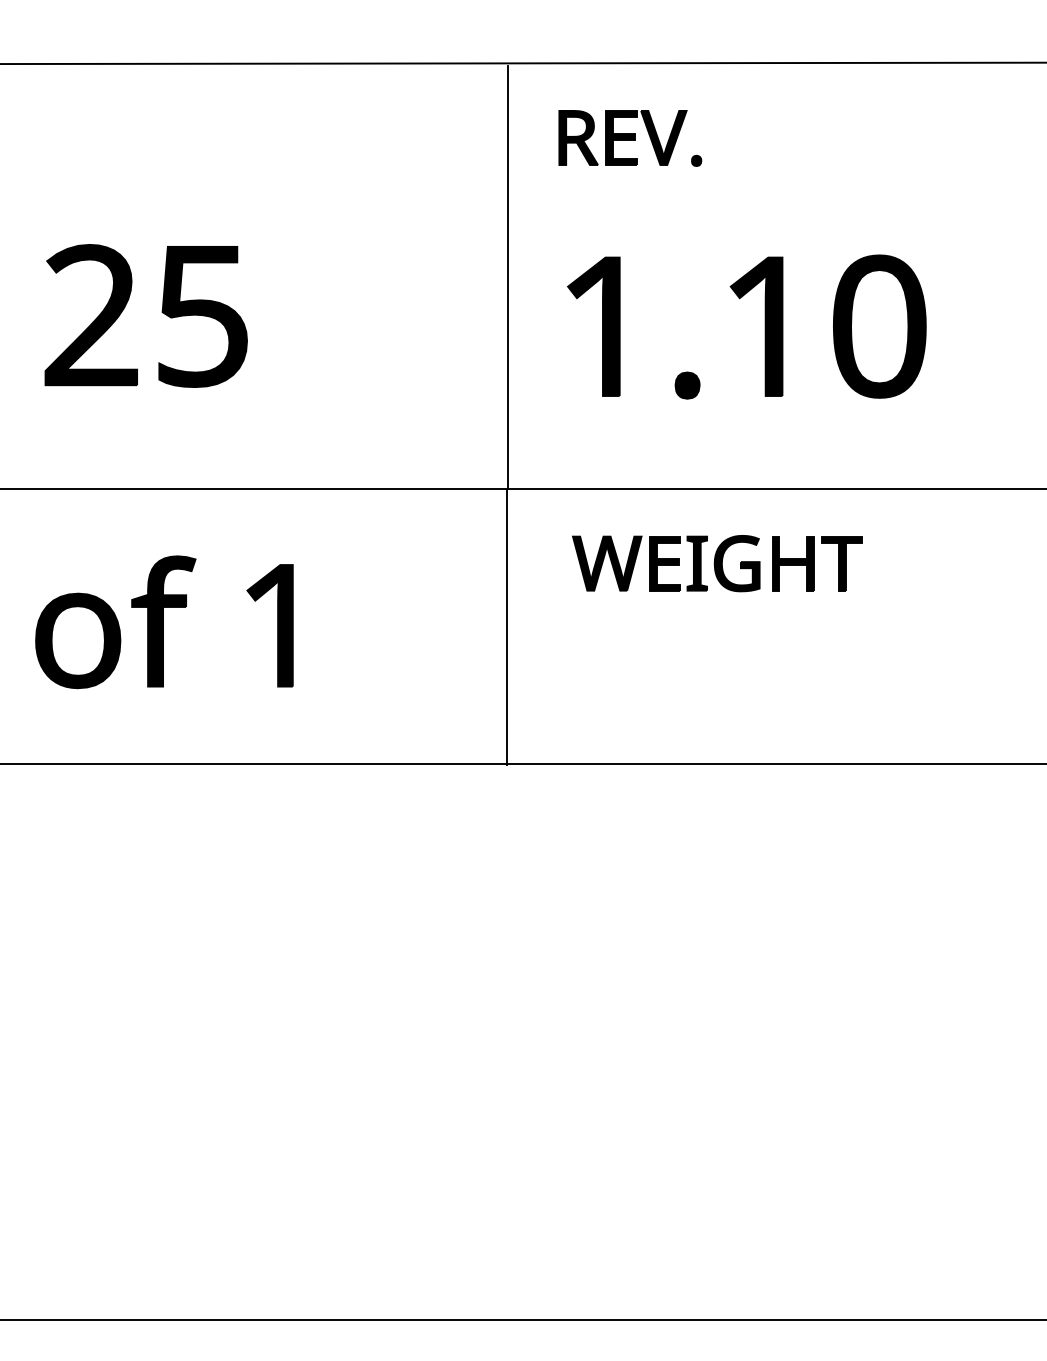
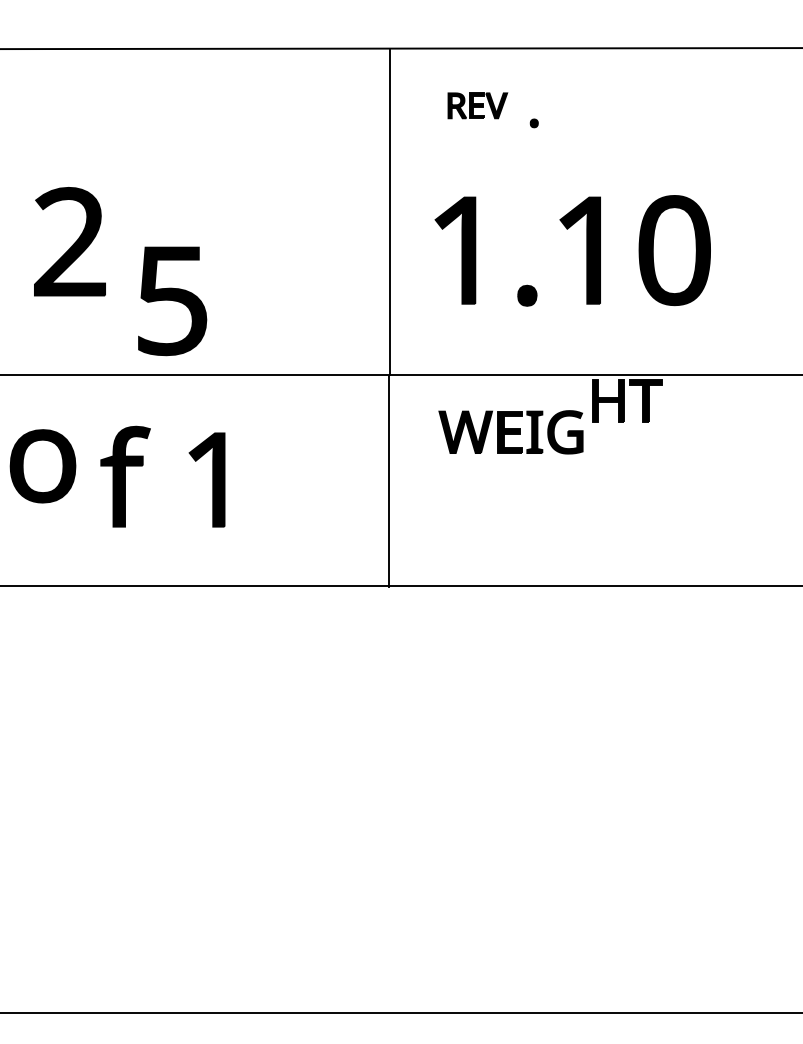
part: (622, 137) -> (477, 105), size x0.6
part: (202, 316) -> (172, 301), moved
part: (817, 563) -> (627, 400), moved
part: (78, 640) -> (43, 466), moved

